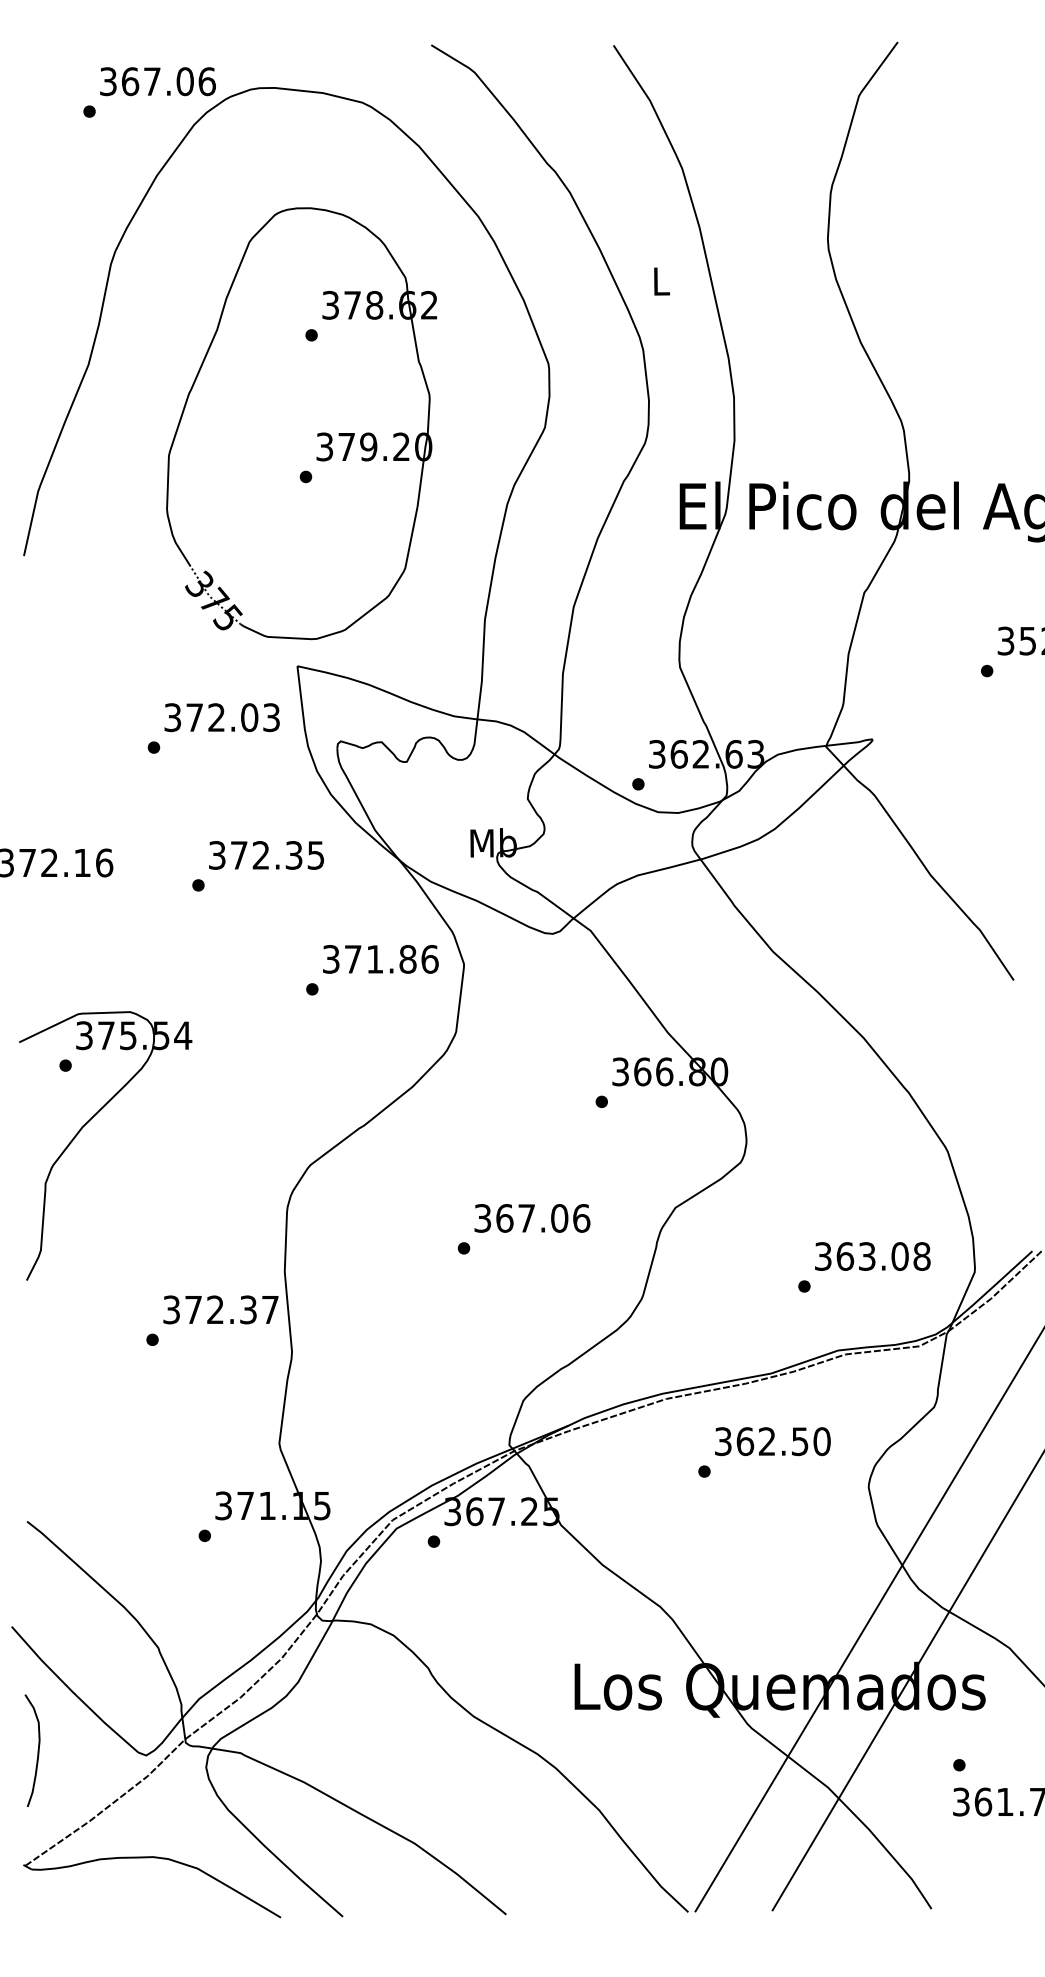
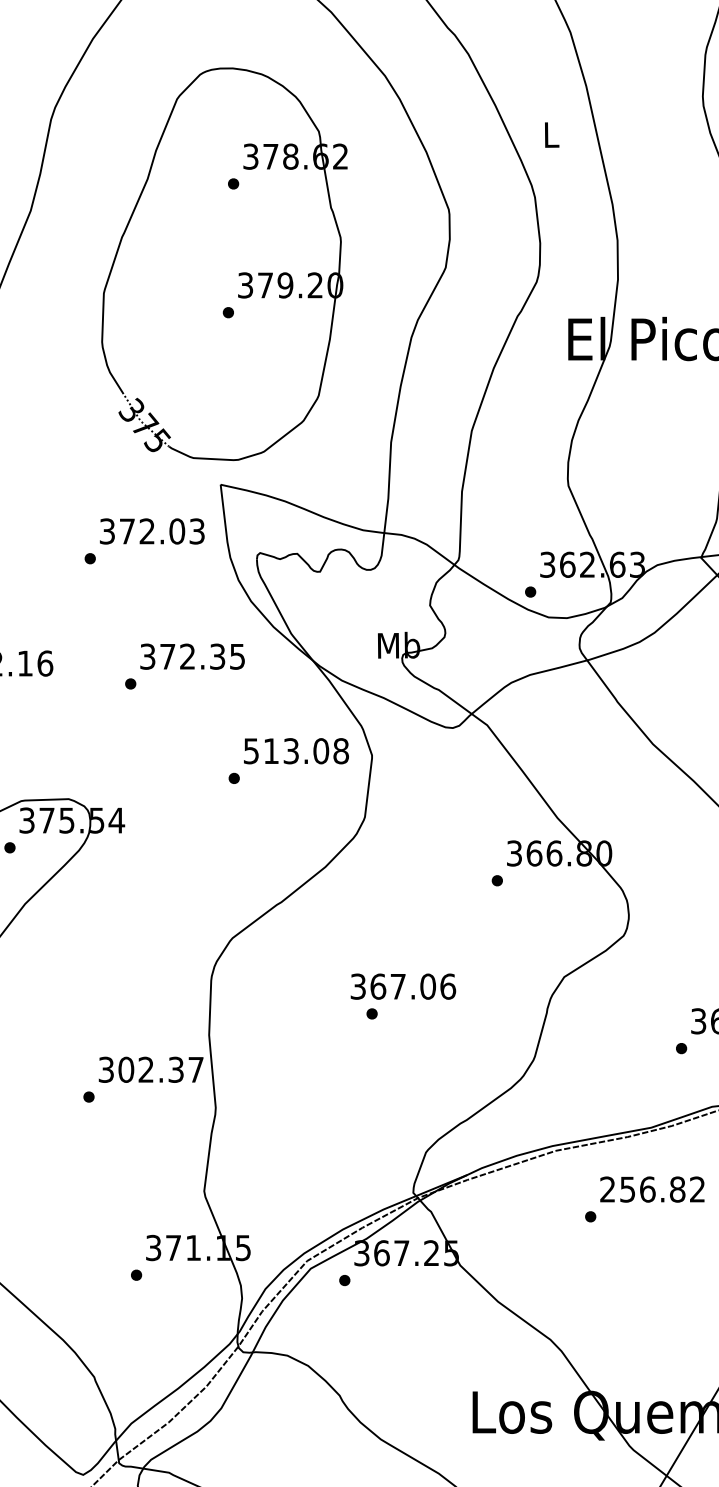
text: (380, 959) -> (296, 751), 371.86 -> 513.08
text: (532, 1218) -> (403, 986), moved
text: (193, 1309) -> (126, 1069), 372.37 -> 302.37
text: (772, 1441) -> (652, 1189), 362.50 -> 256.82

